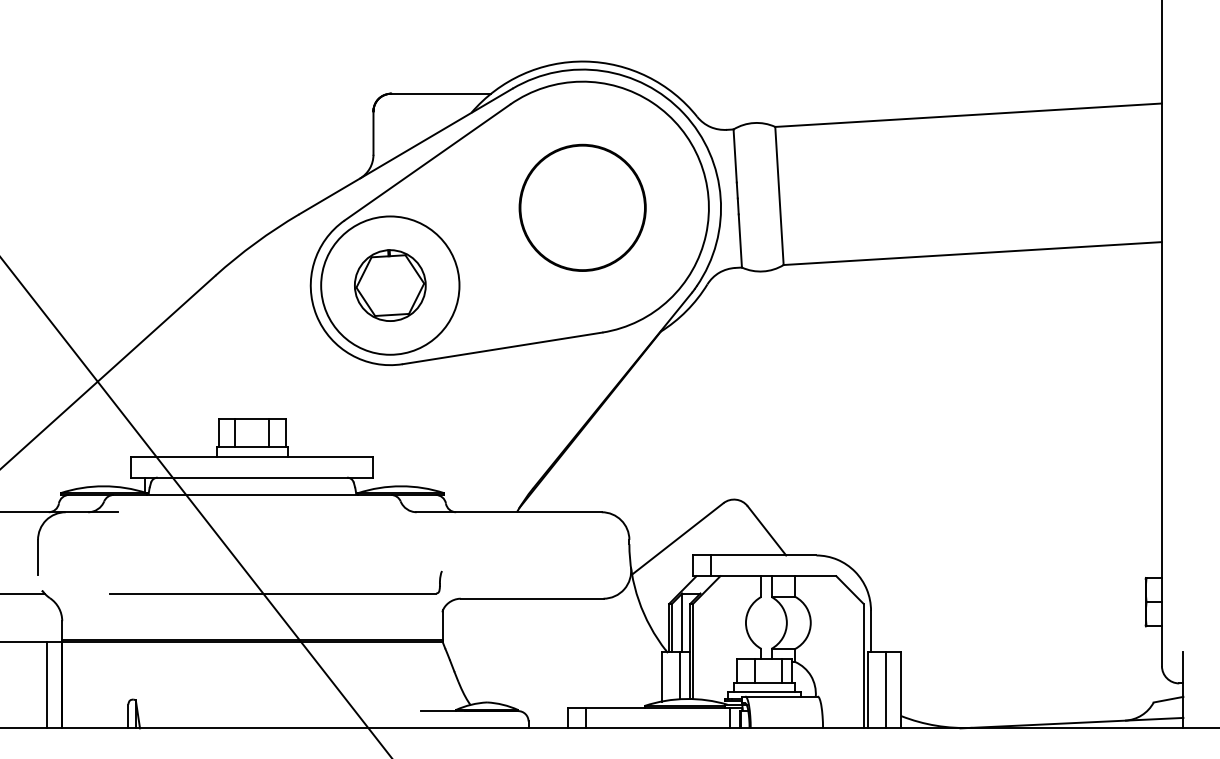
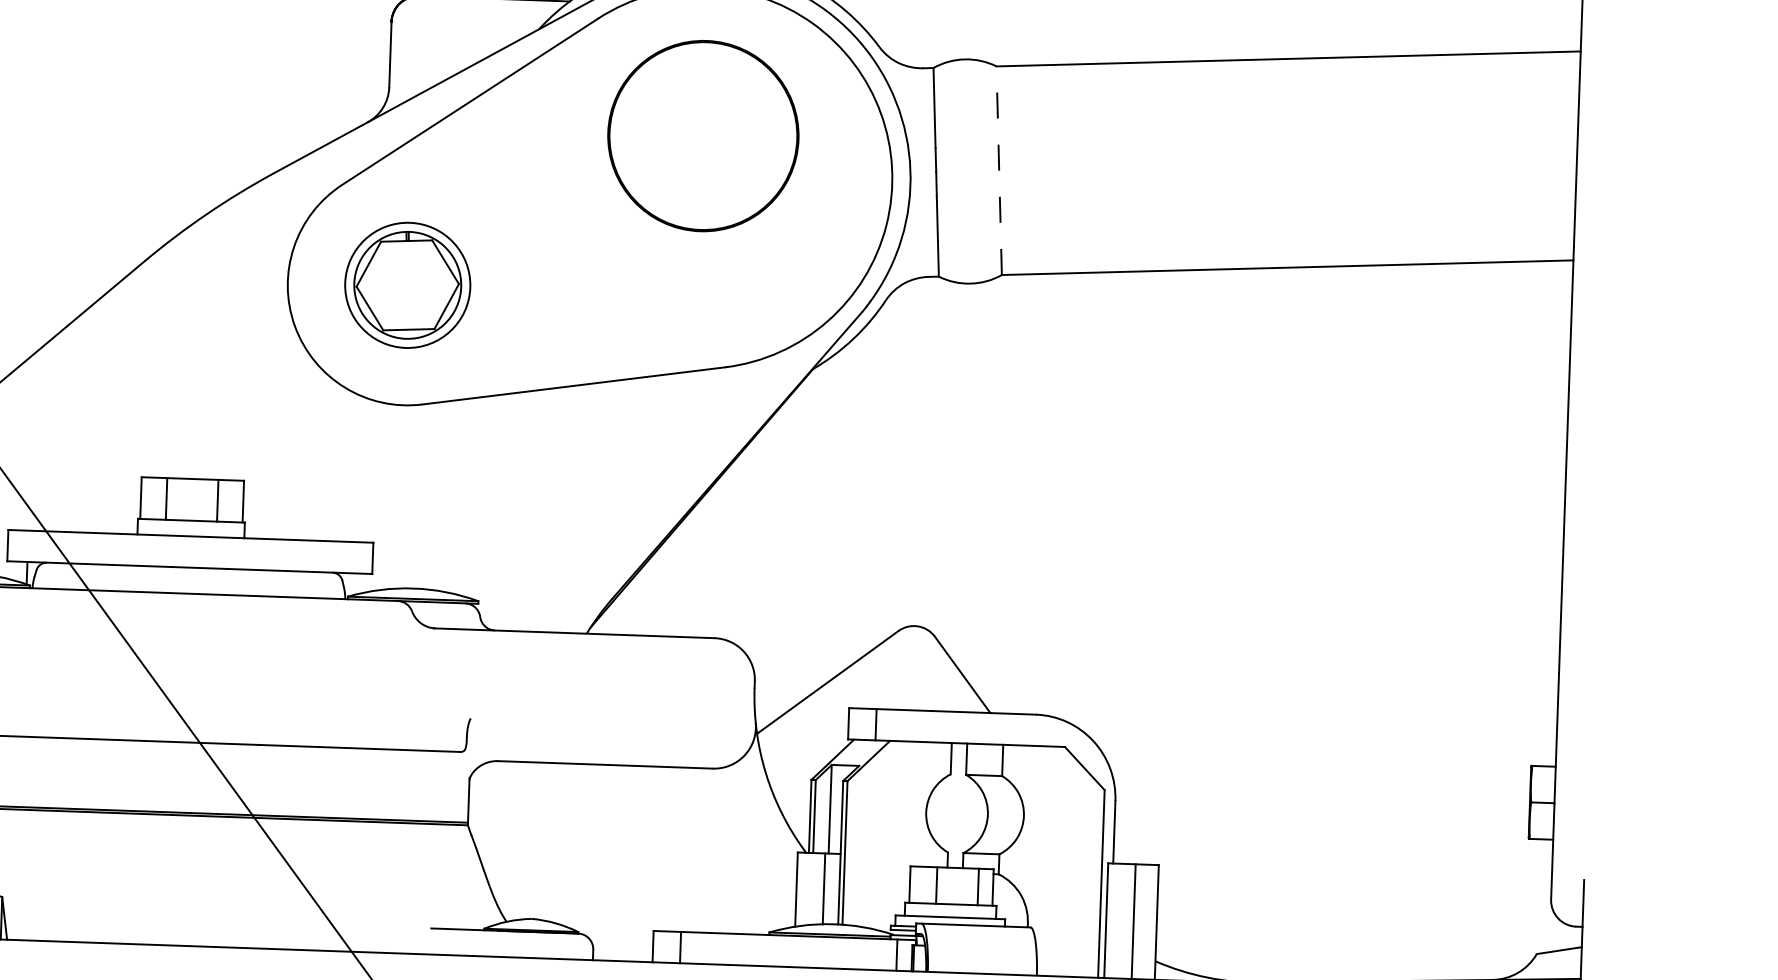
line: (779, 195) -> (999, 169), solid -> dashed
circle: (582, 207) -> (703, 135), moved
circle: (390, 285) -> (408, 285), size x0.6

